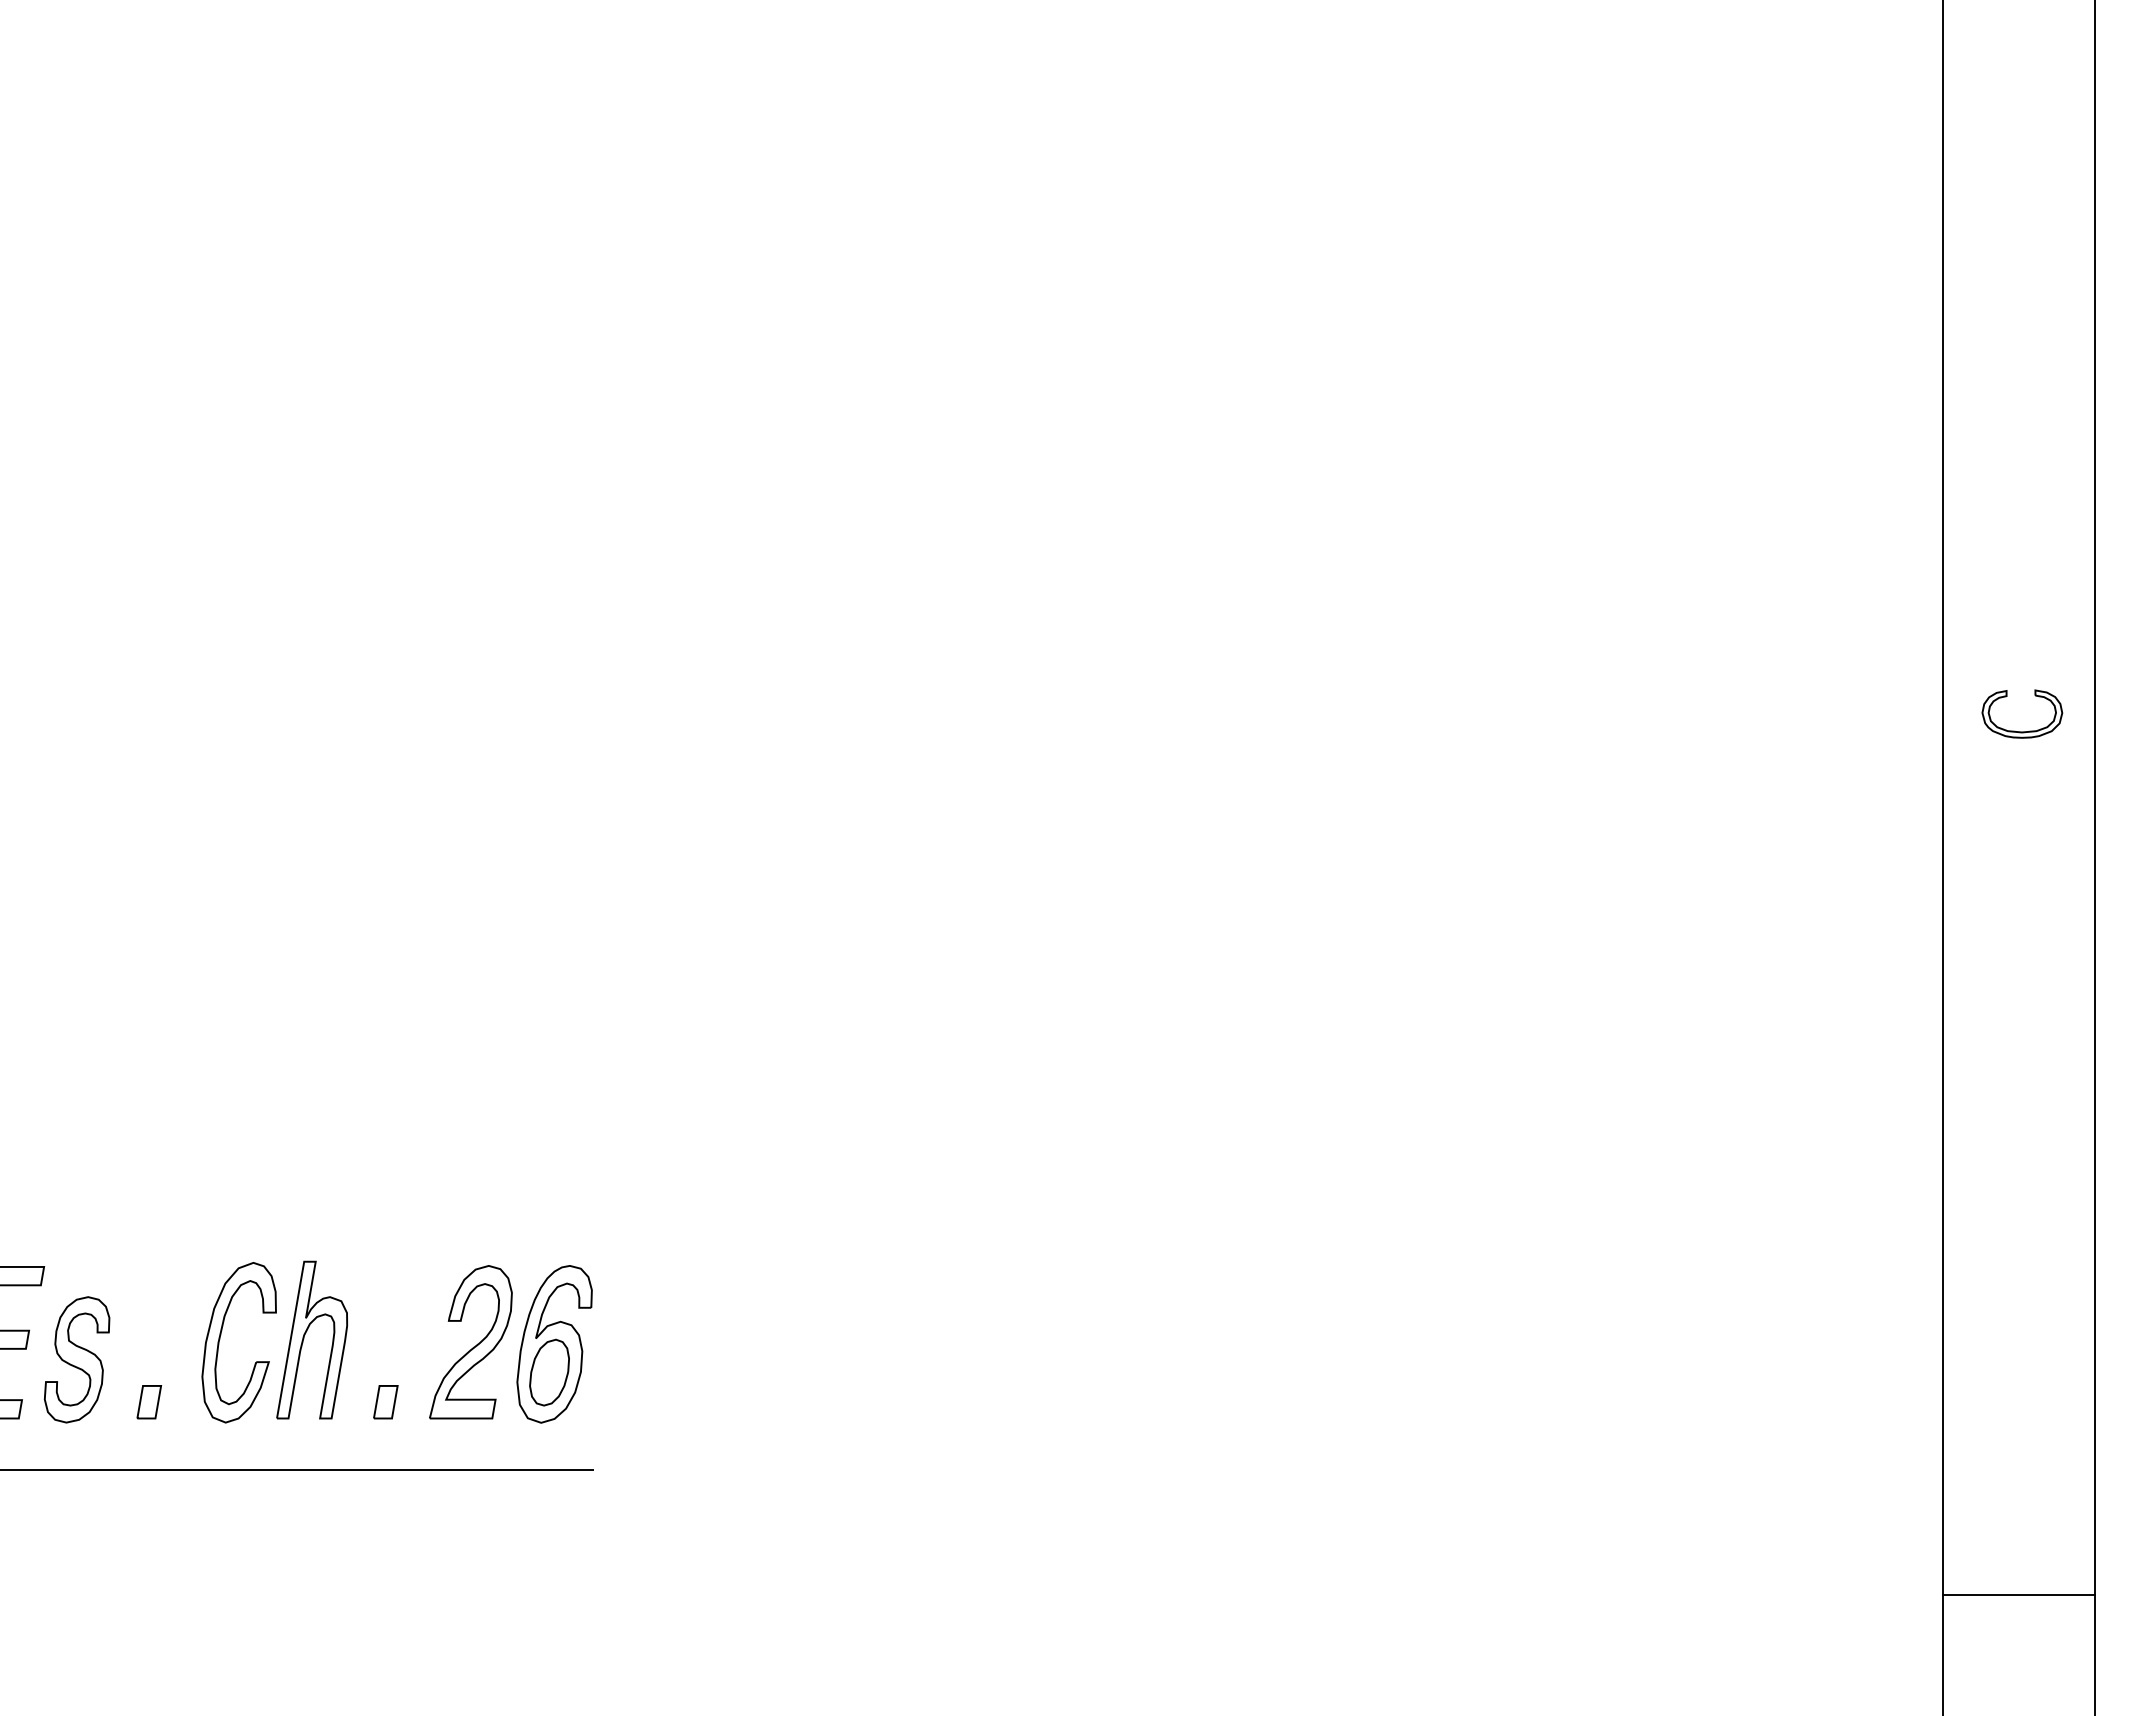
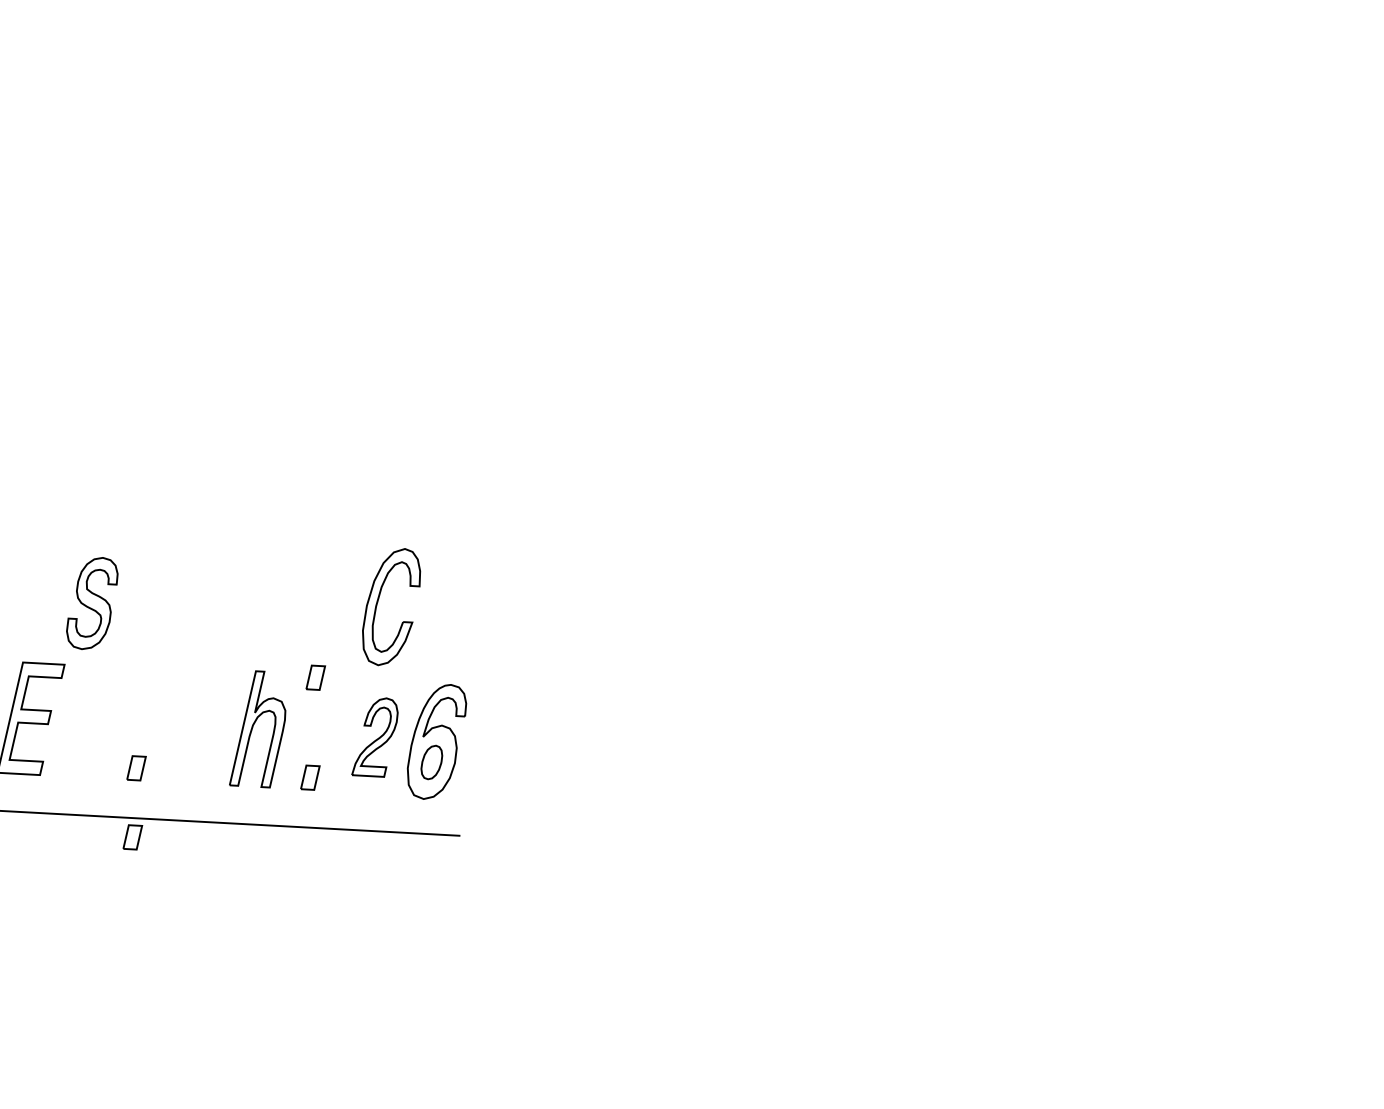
part: (385, 1266) -> (315, 677), added
part: (220, 1339) -> (377, 603), moved
part: (470, 1342) -> (374, 737), size x0.7
part: (76, 1359) -> (91, 603), moved
part: (549, 1372) -> (431, 762), size x0.7
part: (149, 1496) -> (132, 837), added

